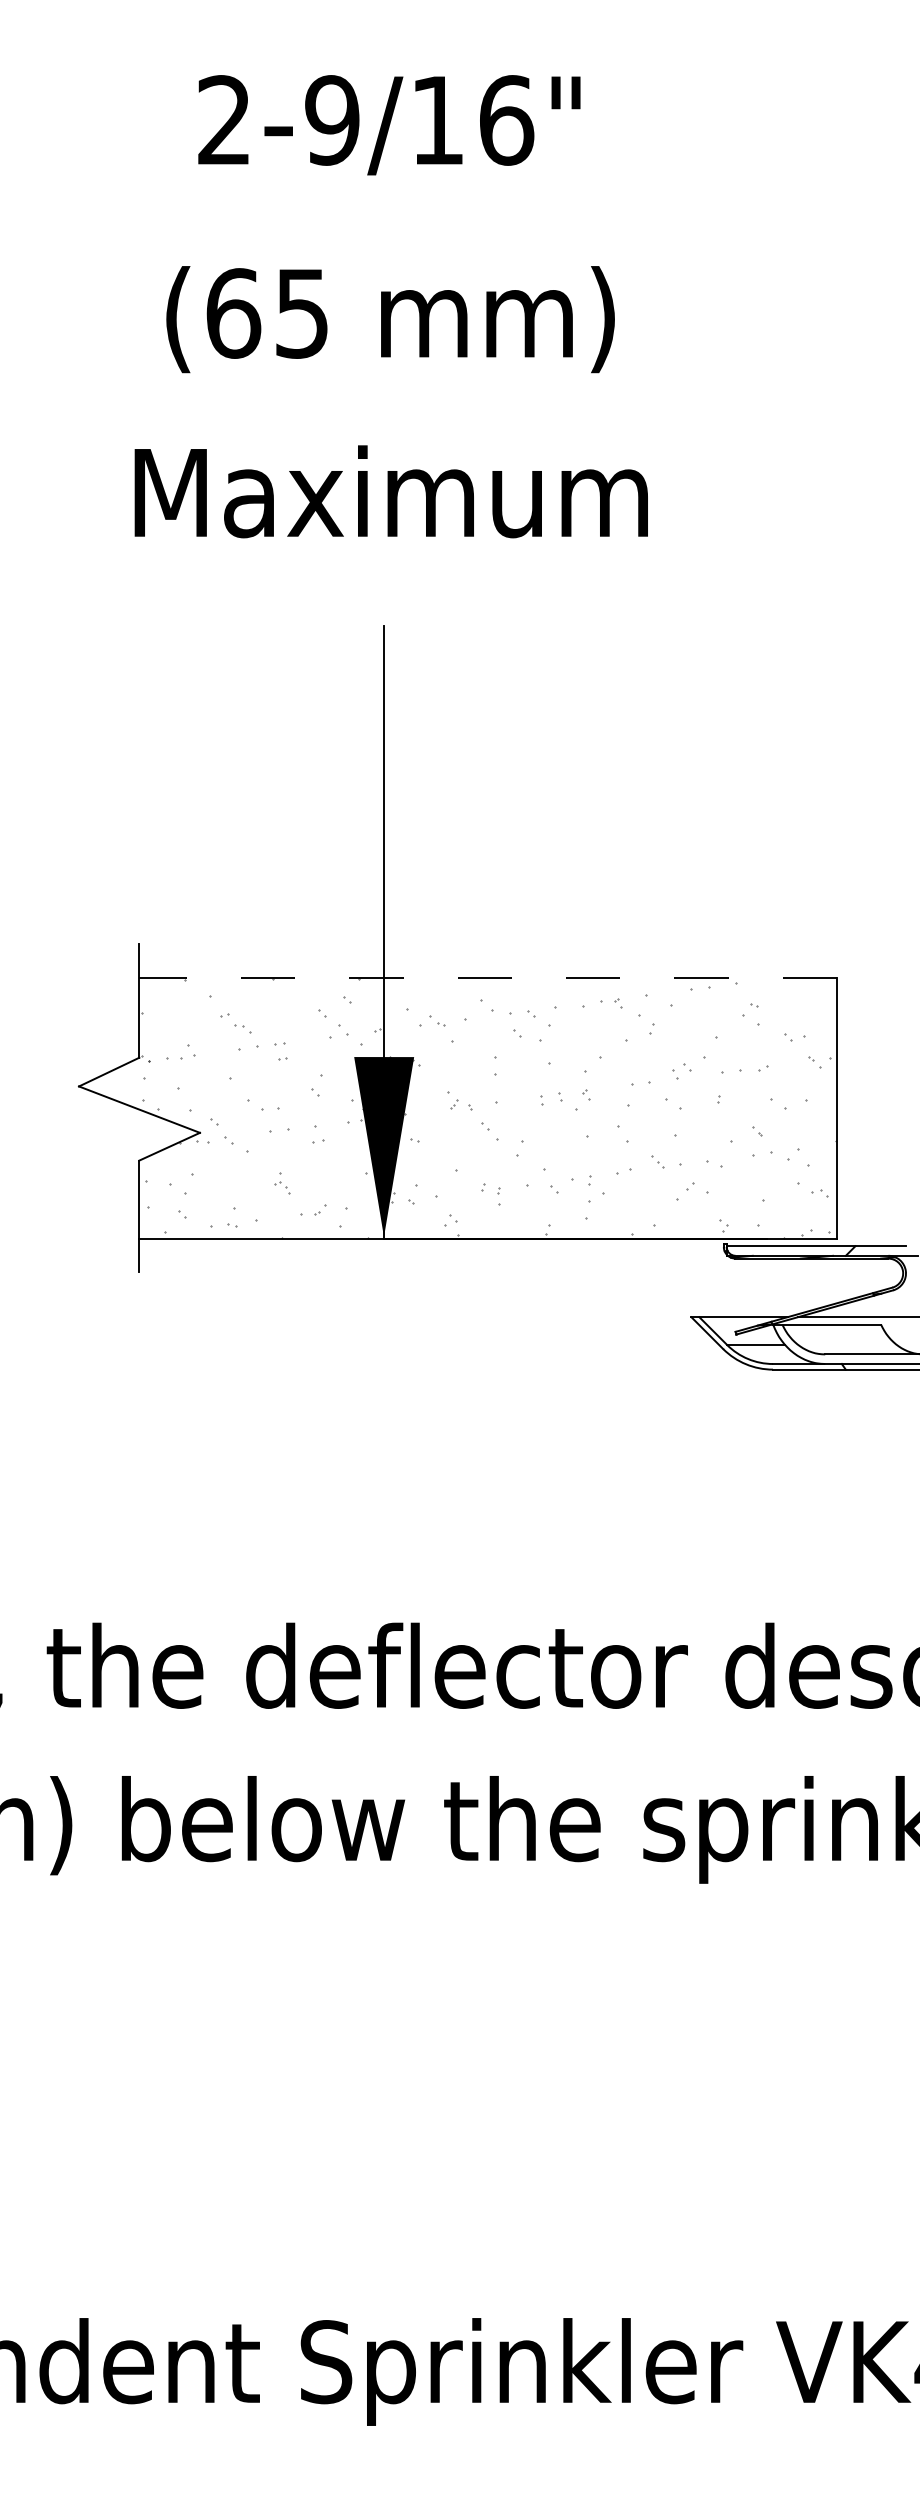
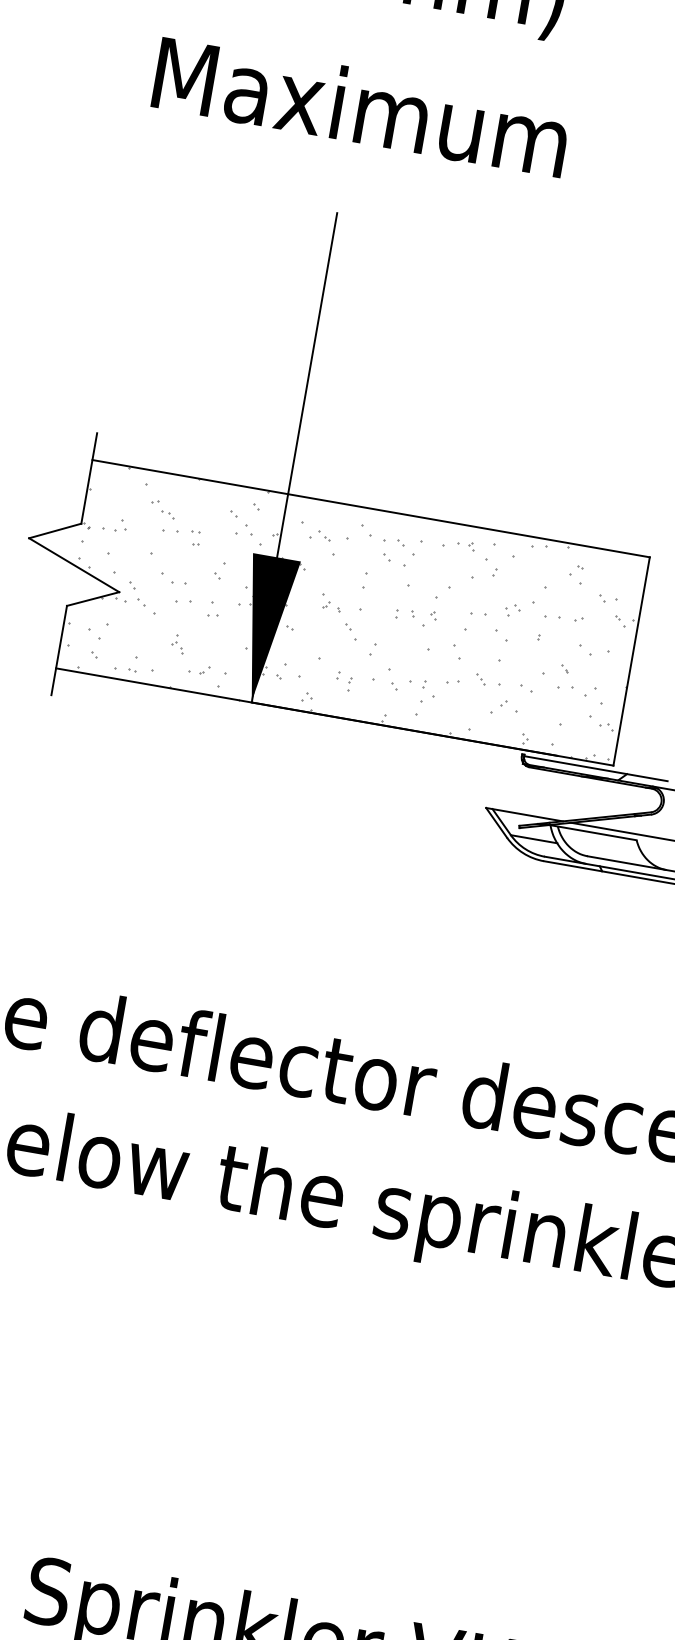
line: (488, 978) -> (371, 509), dashed -> solid

